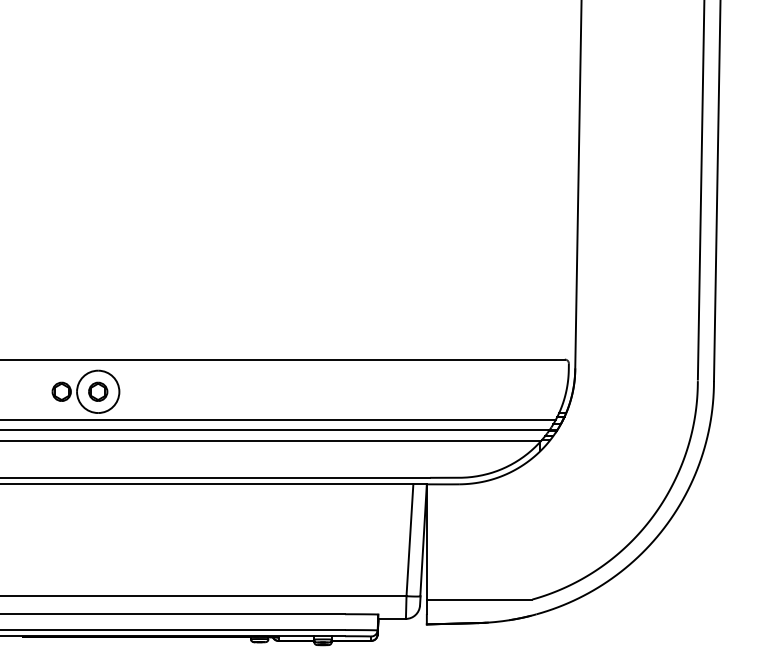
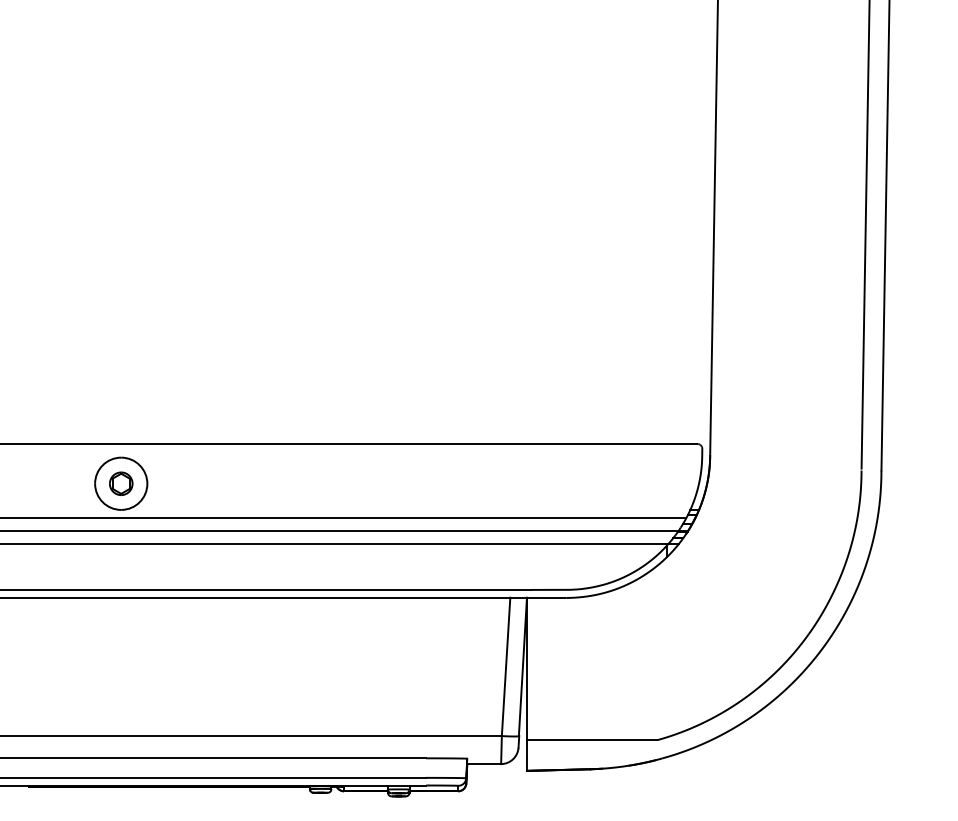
part: (61, 391) -> (76, 483), removed

